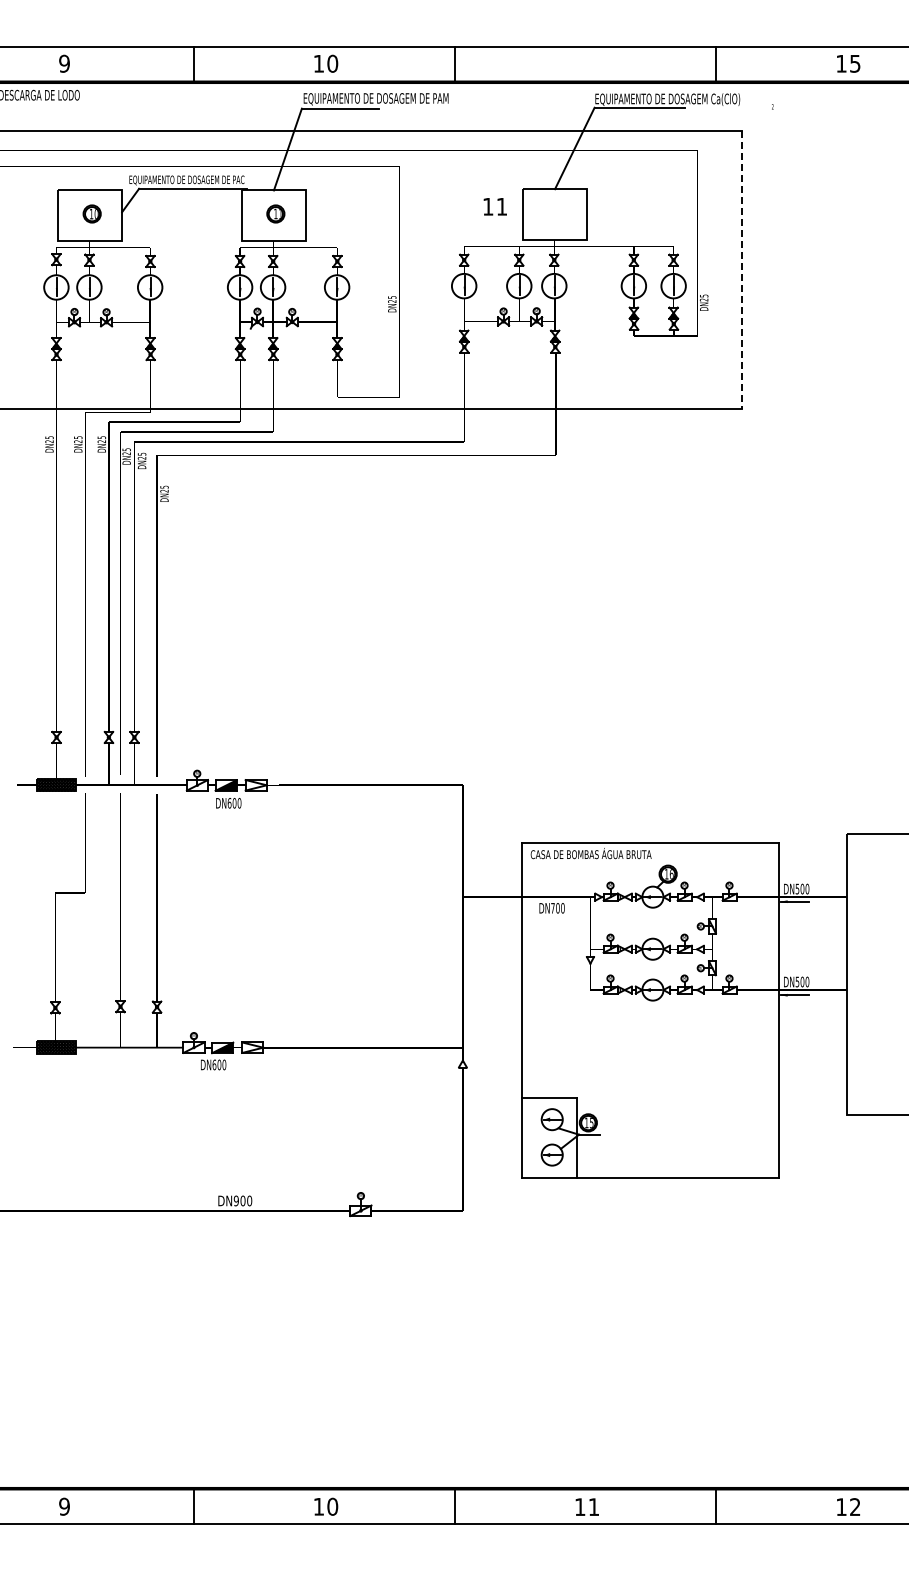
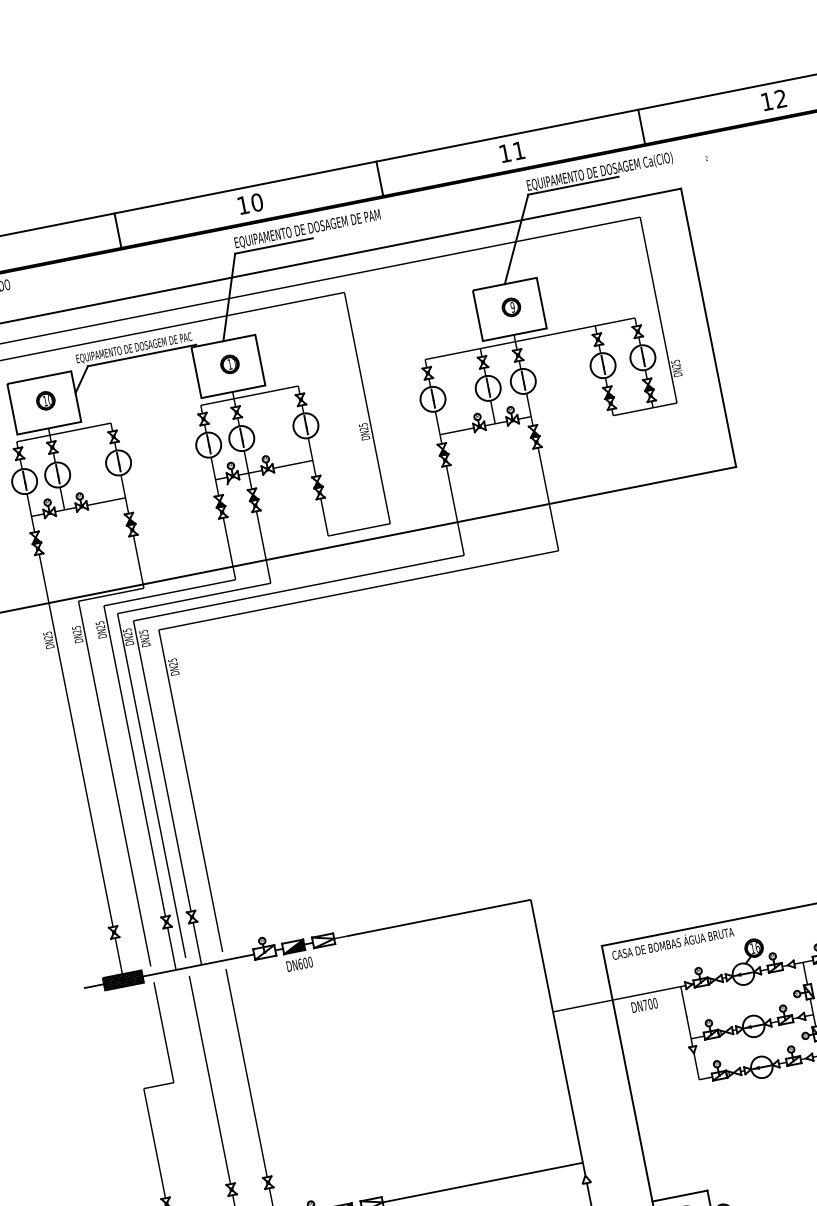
text: (855, 63) -> (780, 98), 15 -> 12
text: (494, 206) -> (511, 151), moved
part: (556, 212) -> (510, 307), added
line: (742, 269) -> (708, 327), dashed -> solid

